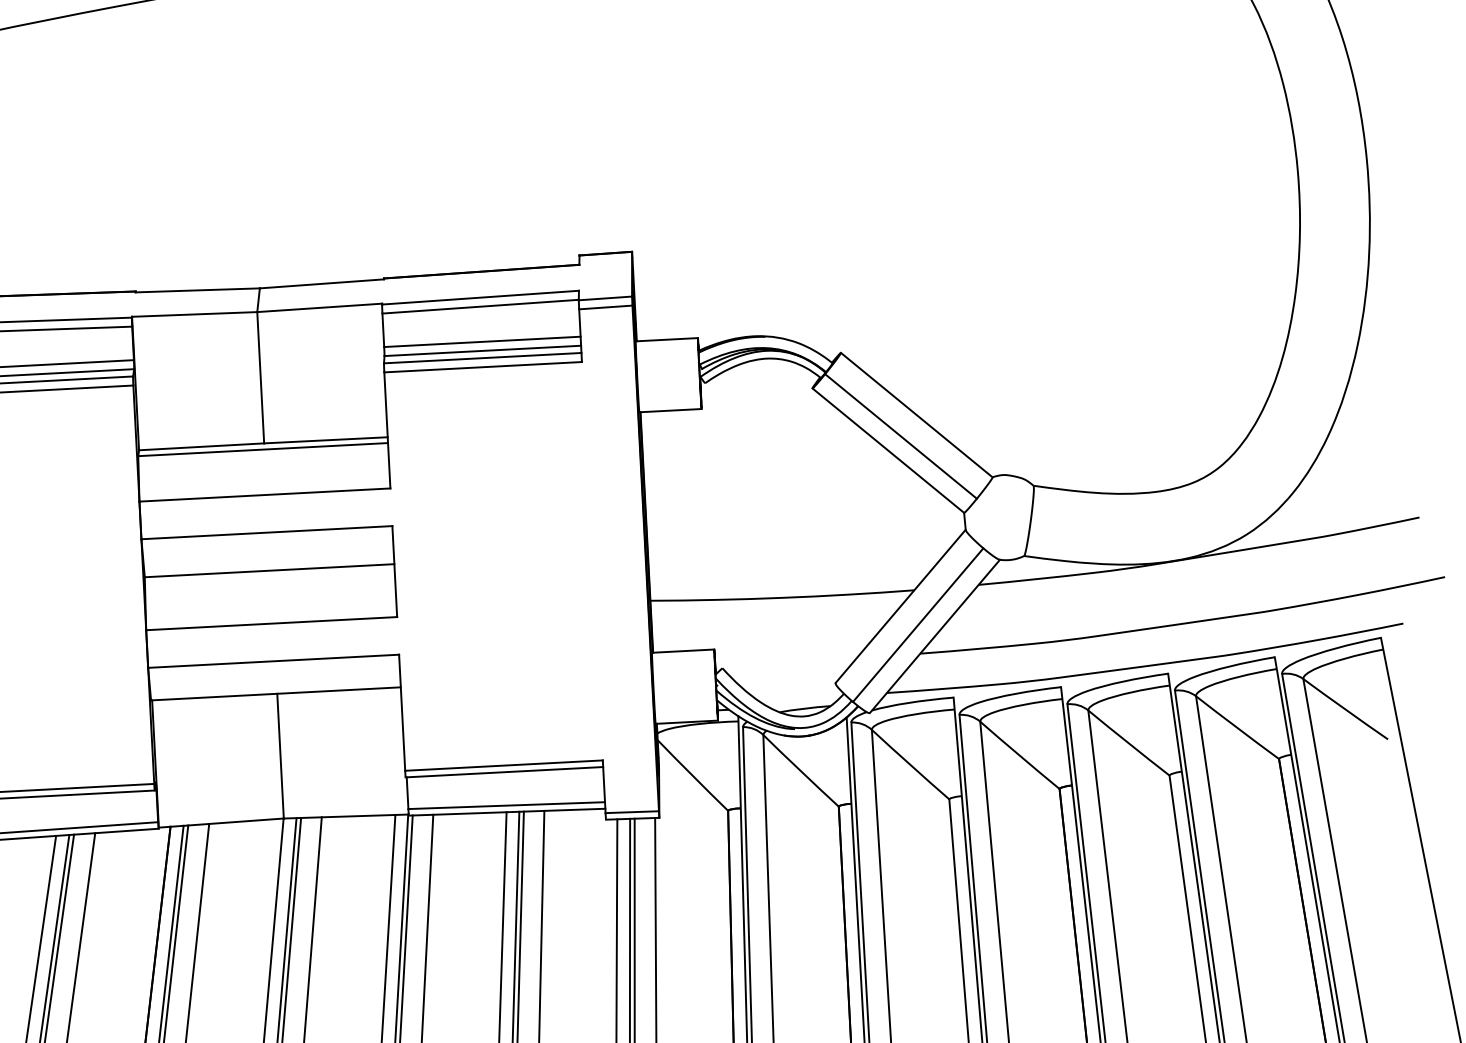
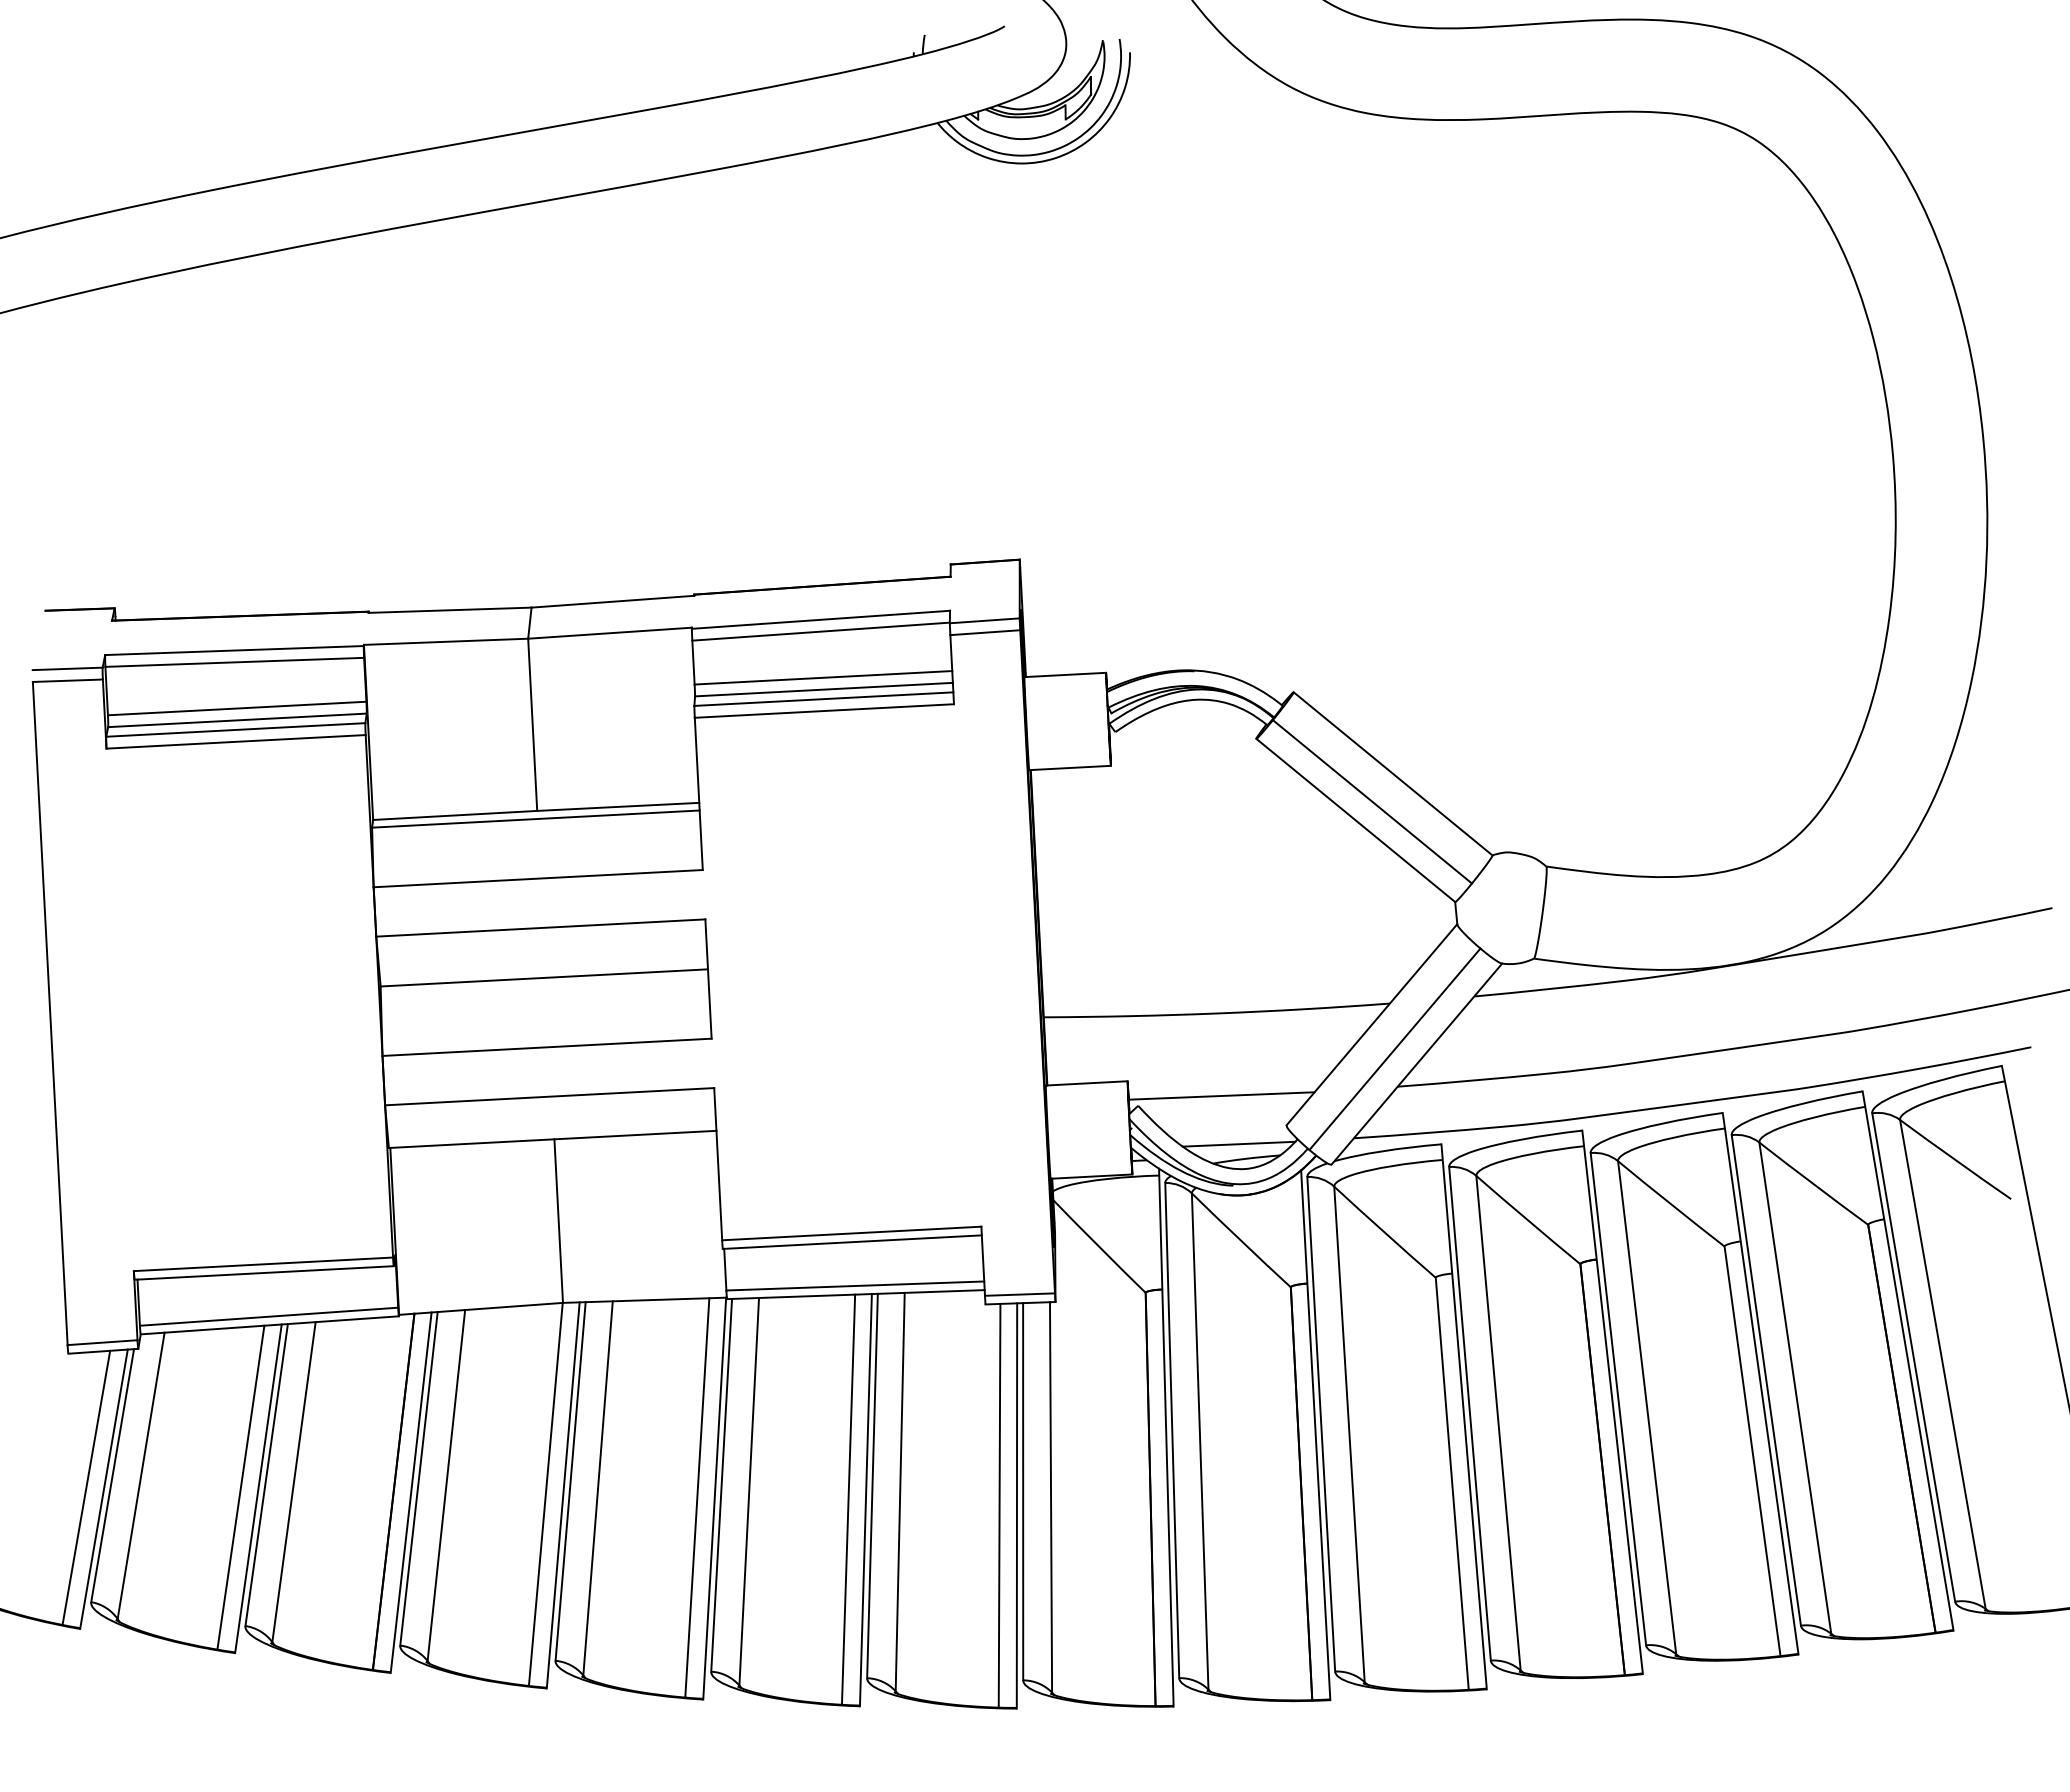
line: (785, 660) -> (1221, 1095), added
line: (798, 696) -> (1238, 1143), added

